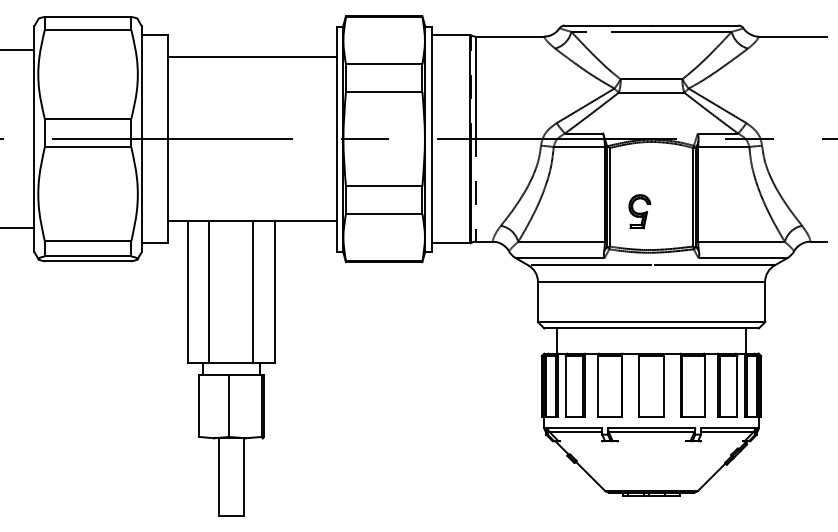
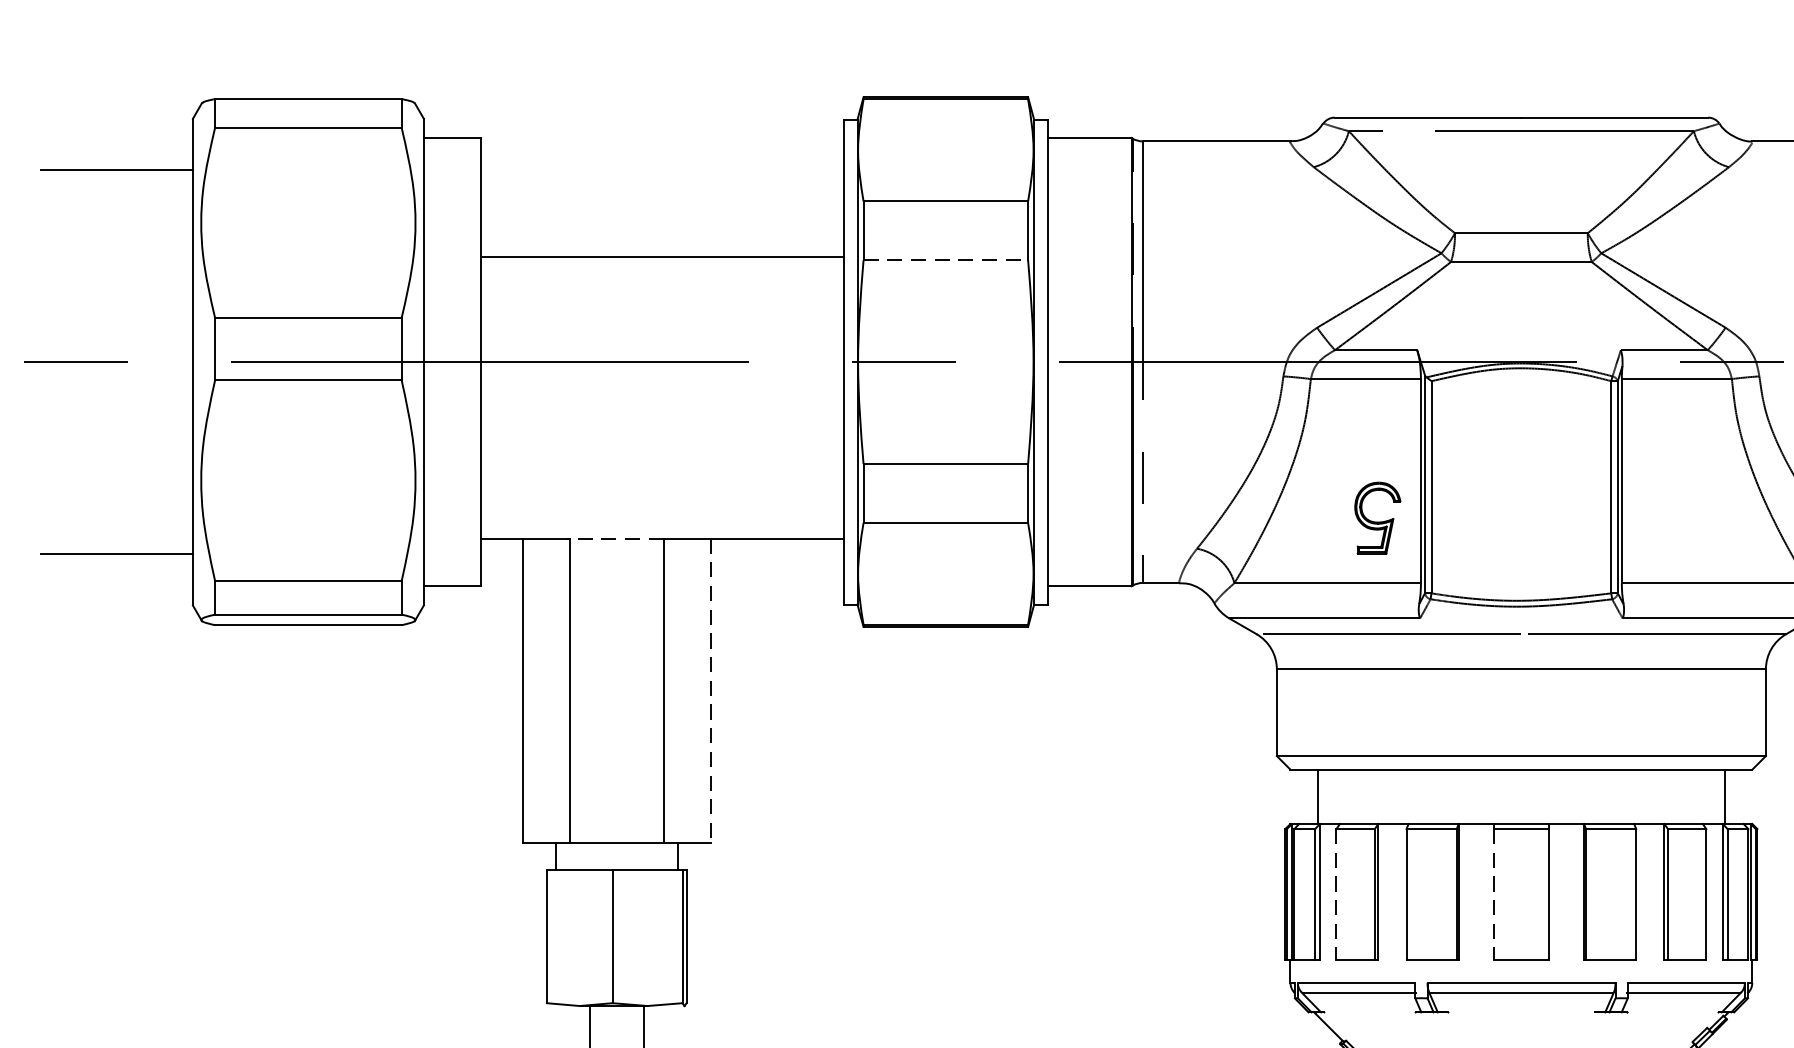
line: (252, 57) -> (662, 257), moved
line: (384, 91) -> (946, 259), solid -> dashed
part: (639, 211) -> (1377, 517), moved
line: (231, 221) -> (617, 539), solid -> dashed
line: (275, 291) -> (711, 690), solid -> dashed
line: (565, 386) -> (1336, 894), solid -> dashed
line: (638, 386) -> (1493, 894), solid -> dashed

